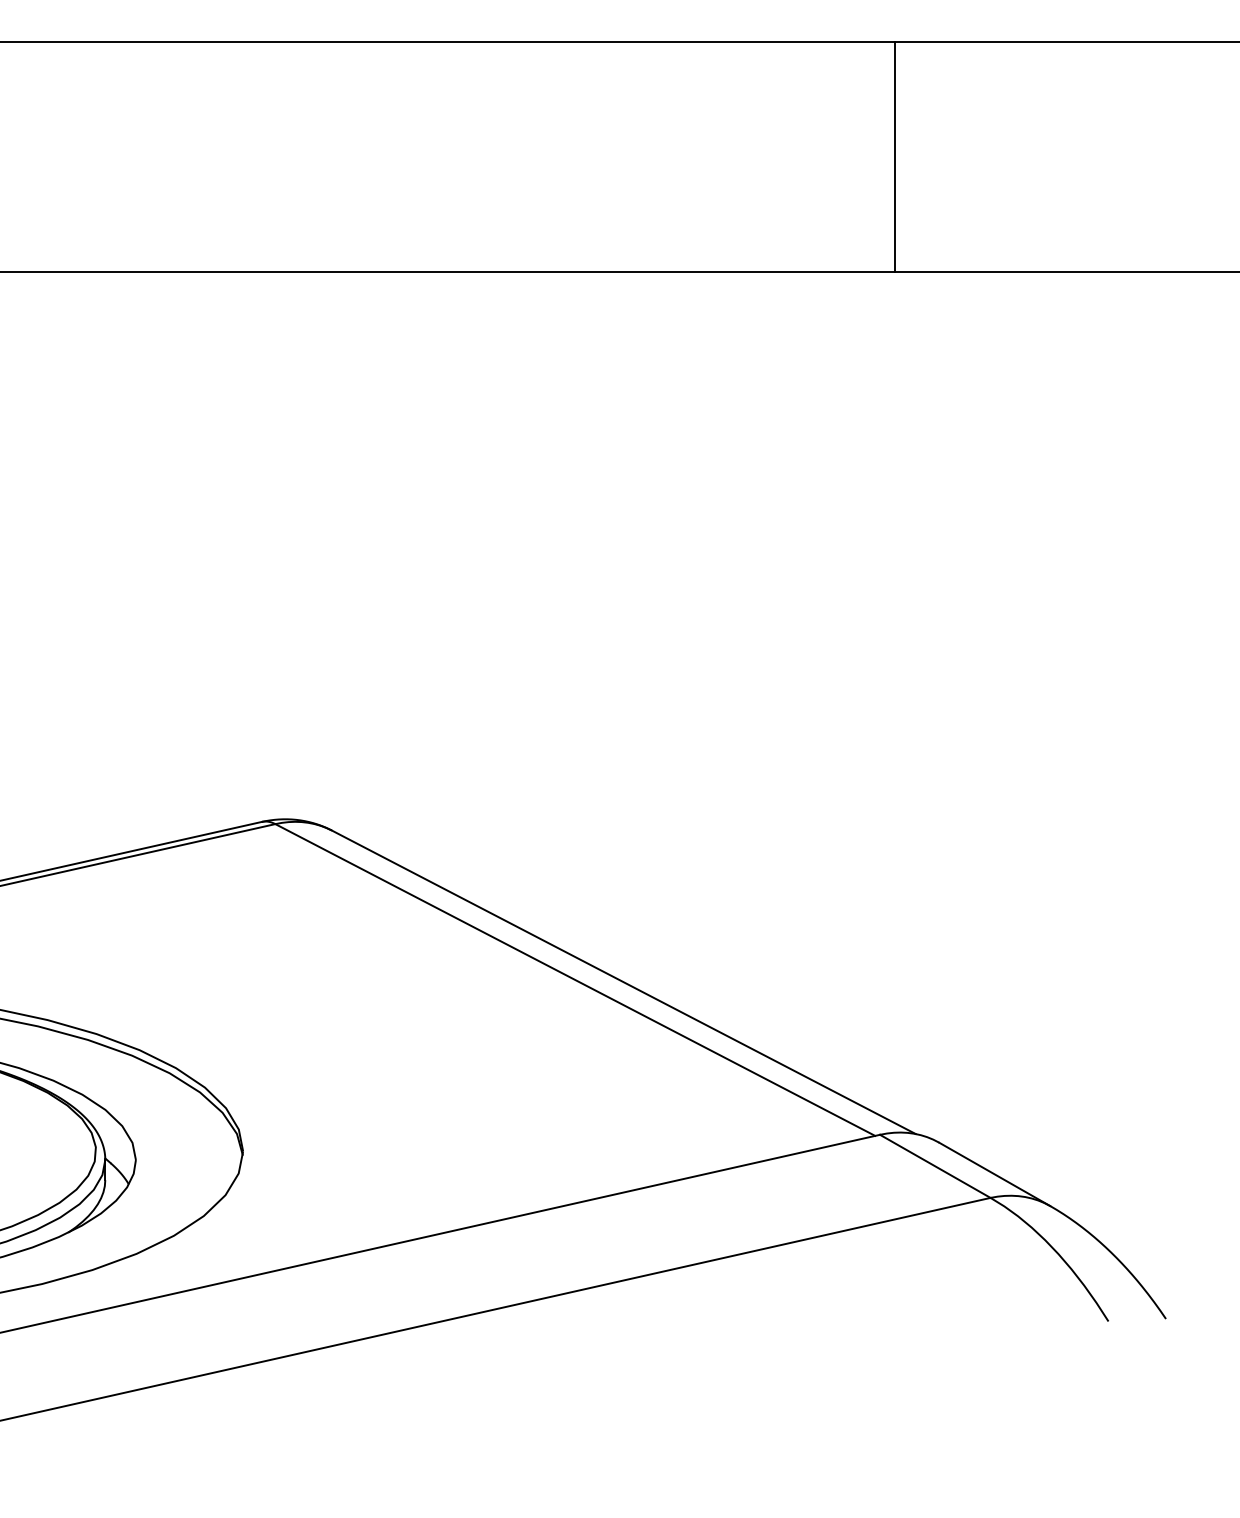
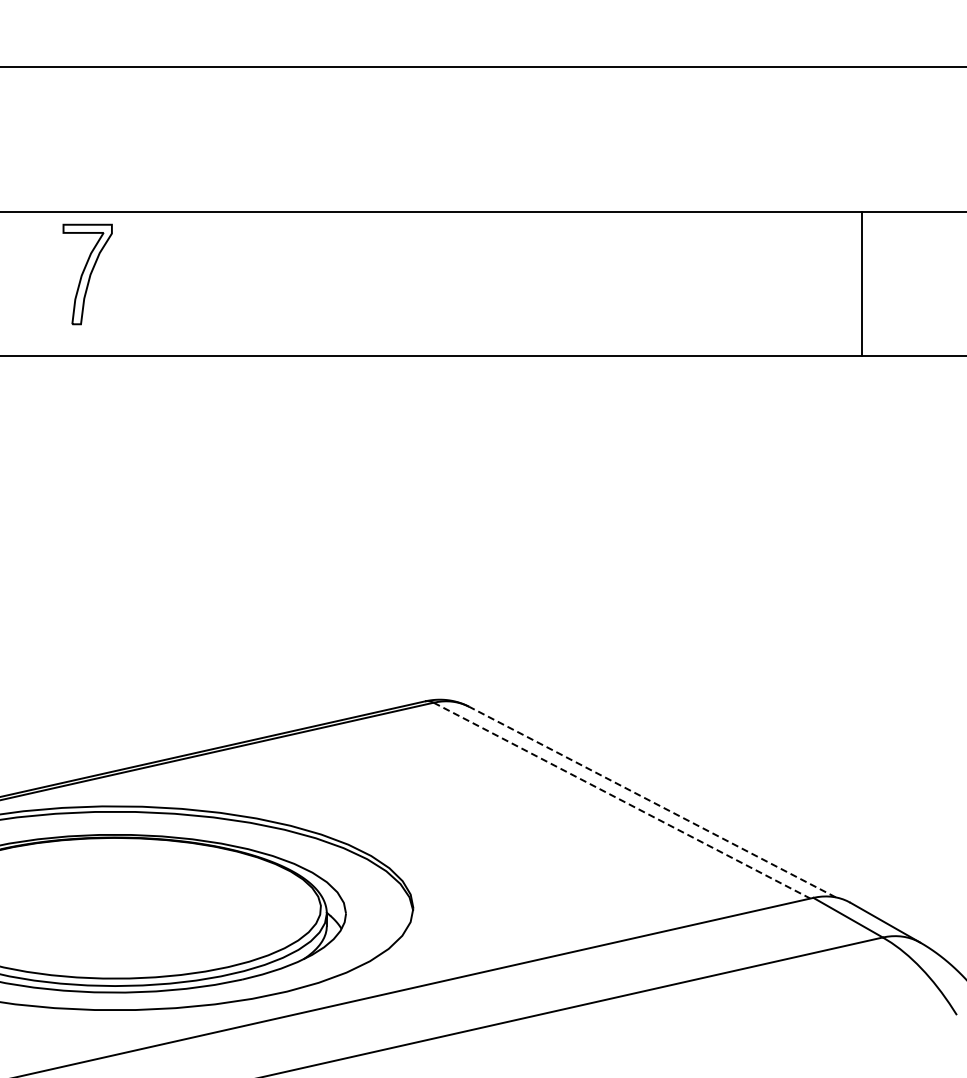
line: (896, 156) -> (862, 283), moved
line: (576, 979) -> (622, 800), solid -> dashed
line: (623, 982) -> (652, 802), solid -> dashed

